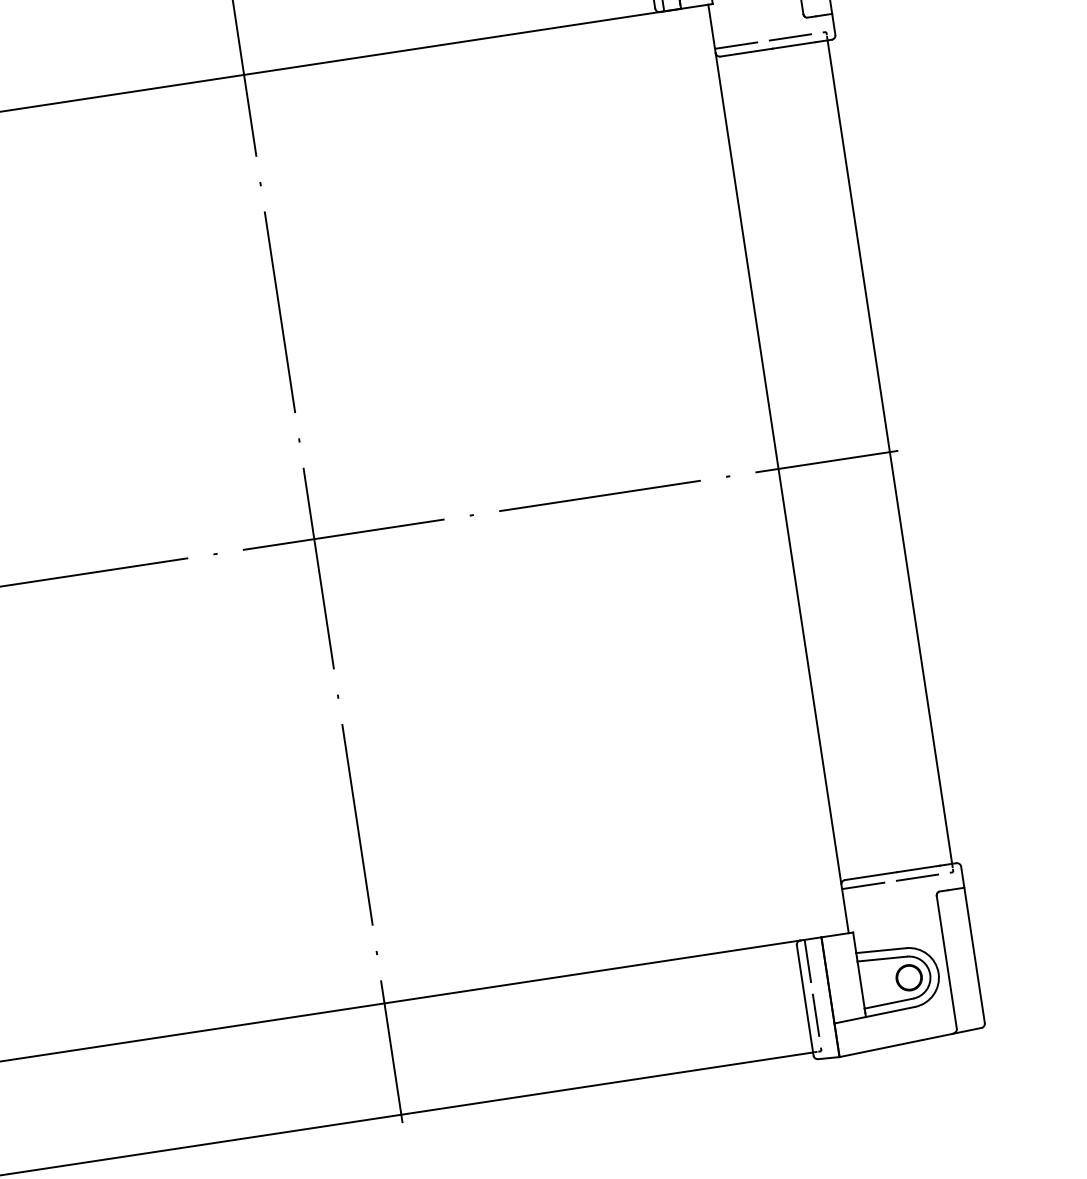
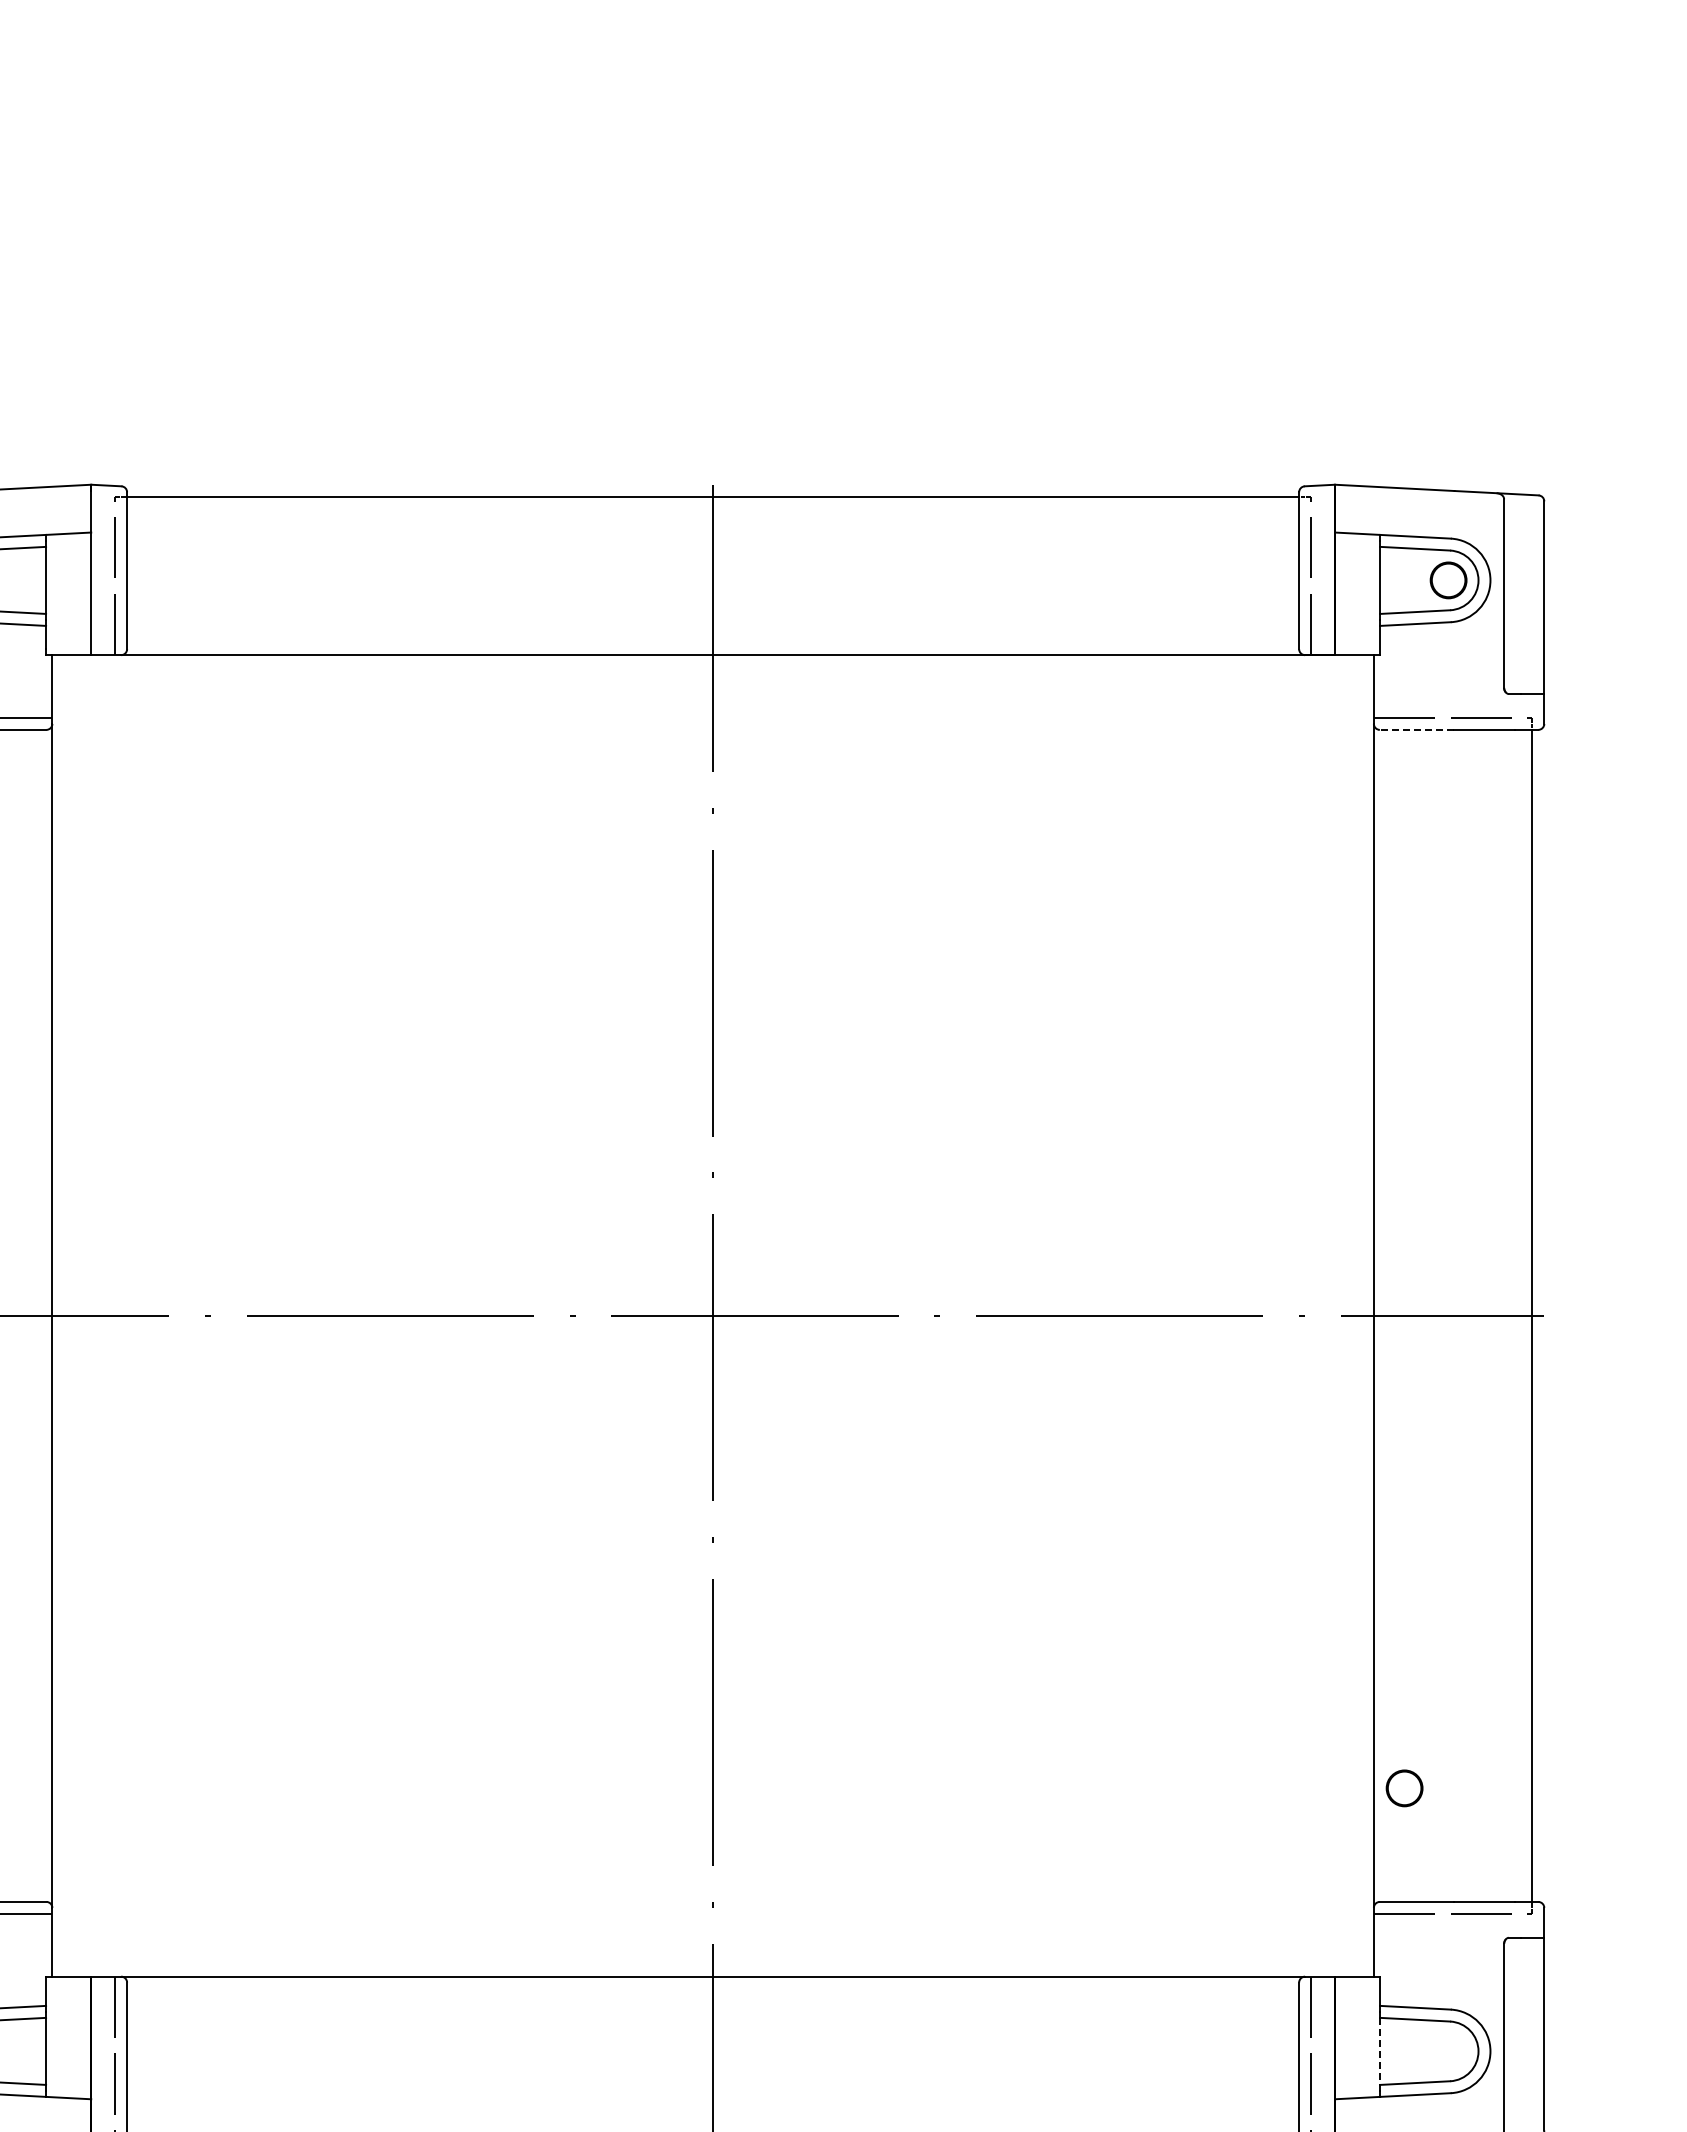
line: (746, 52) -> (1416, 729), solid -> dashed
part: (909, 977) -> (1404, 1788), moved
line: (861, 985) -> (1380, 2051), solid -> dashed

